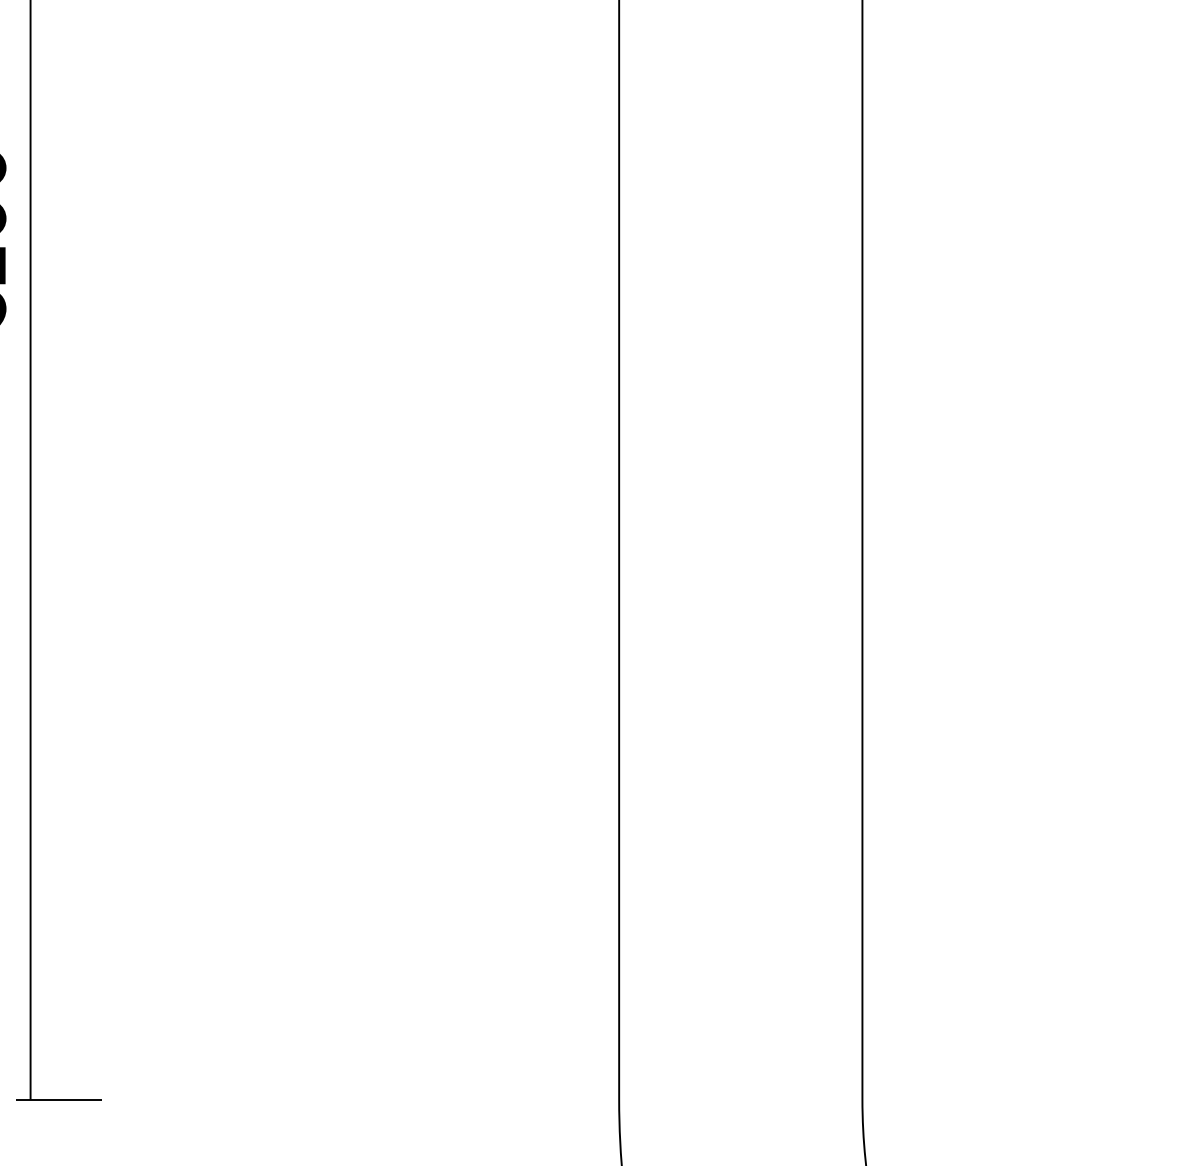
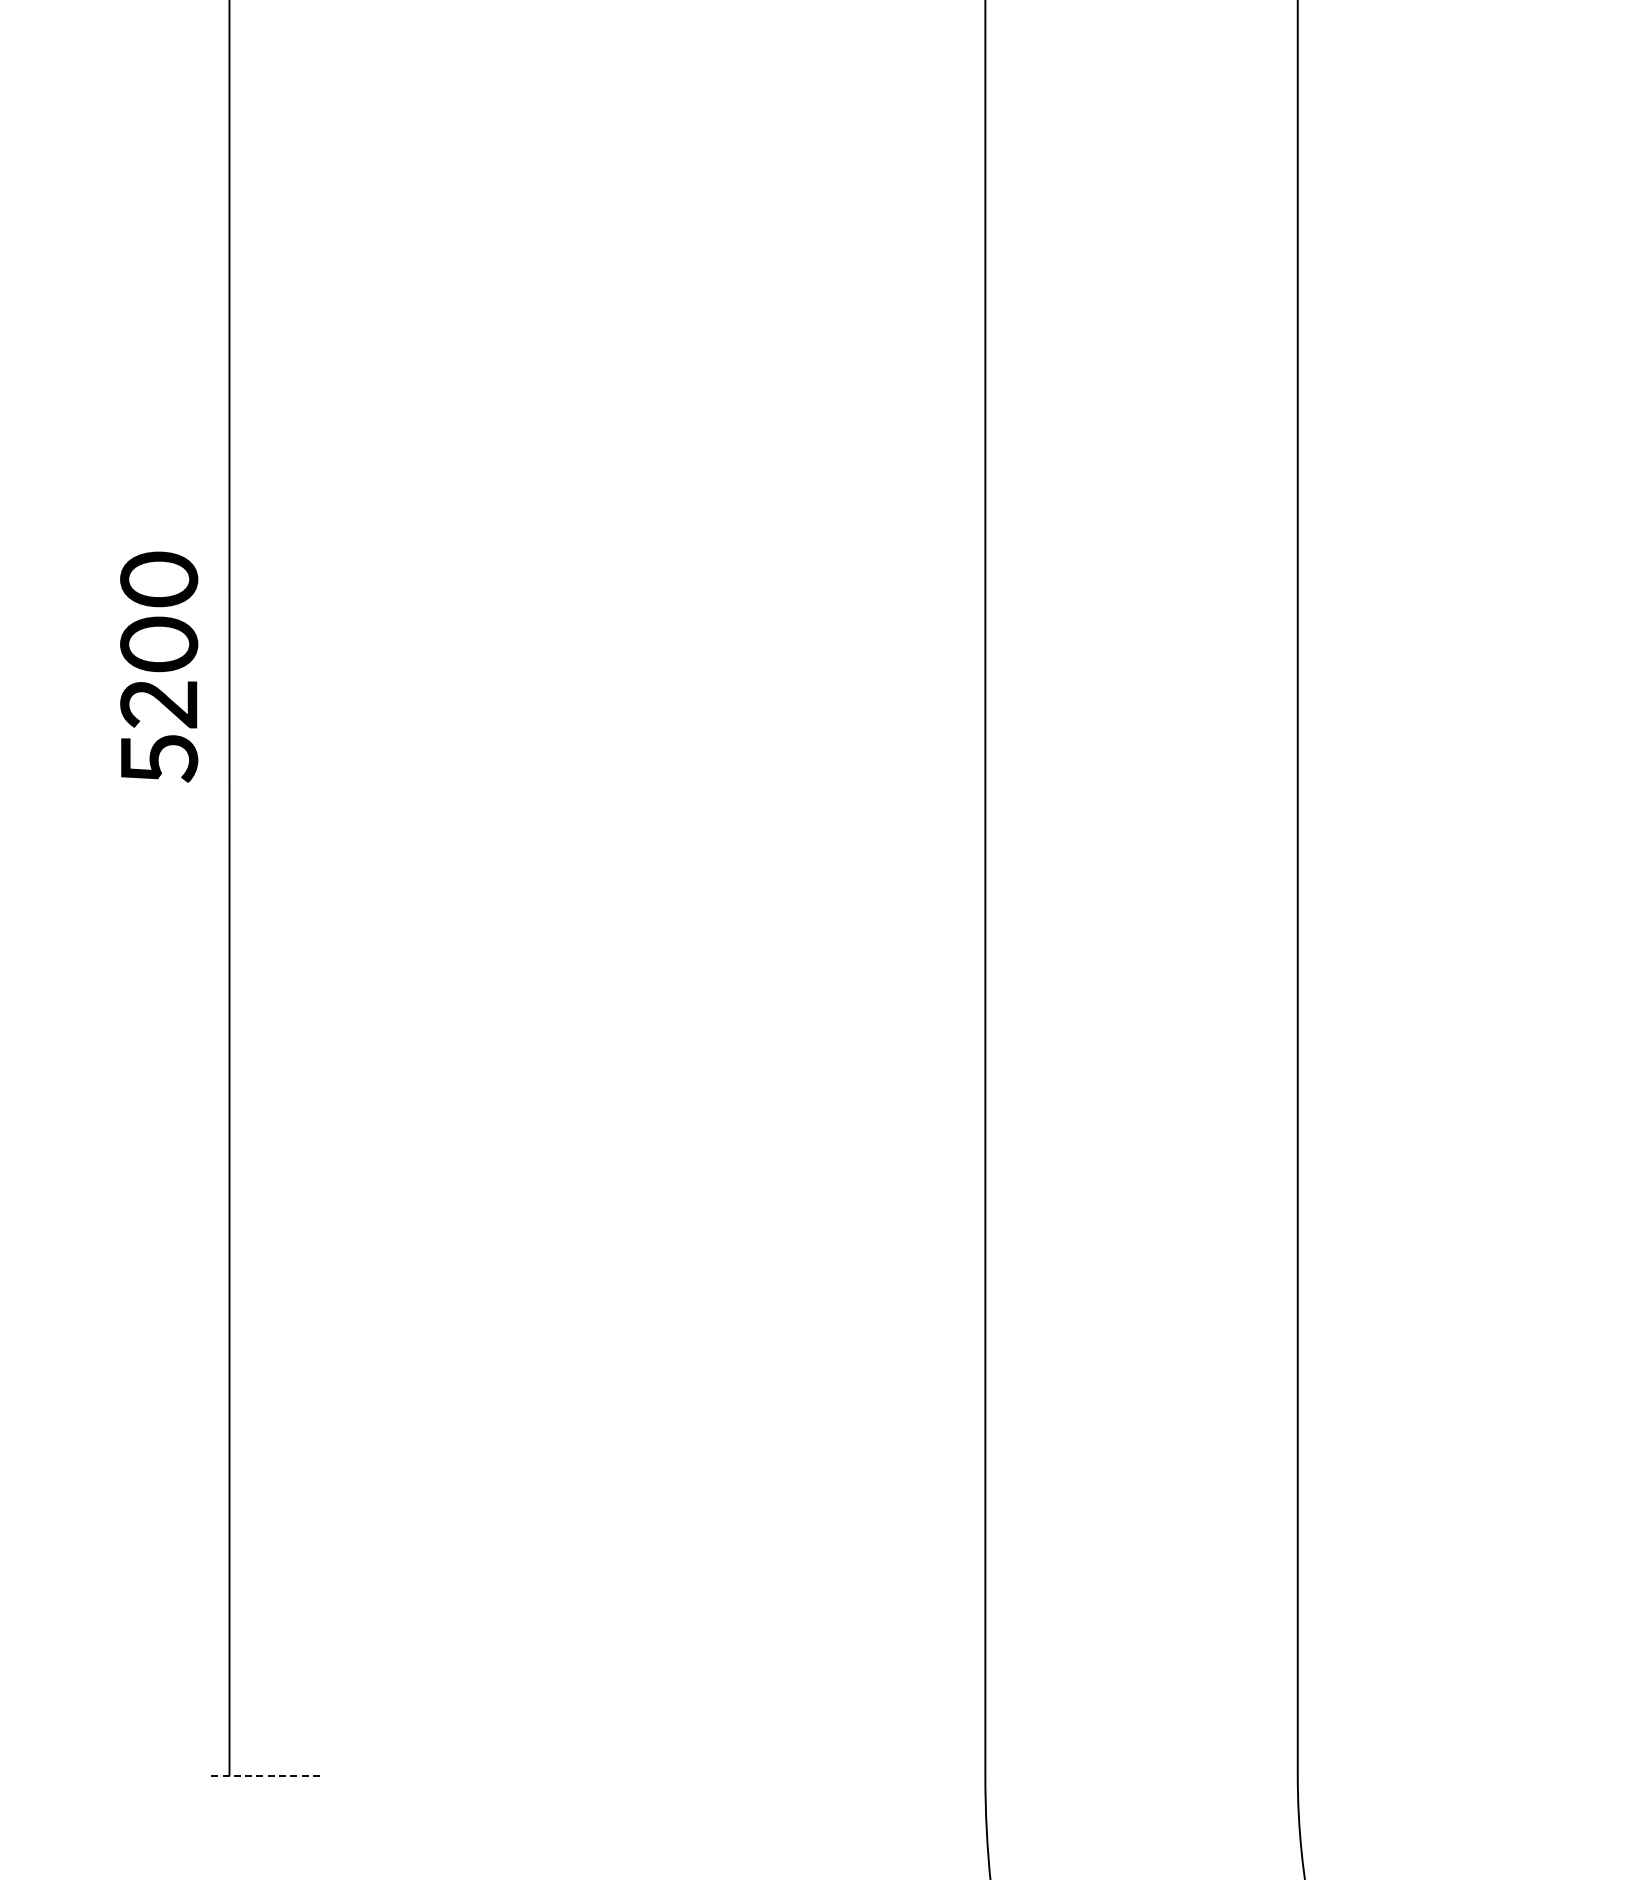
line: (59, 1100) -> (266, 1776), solid -> dashed

